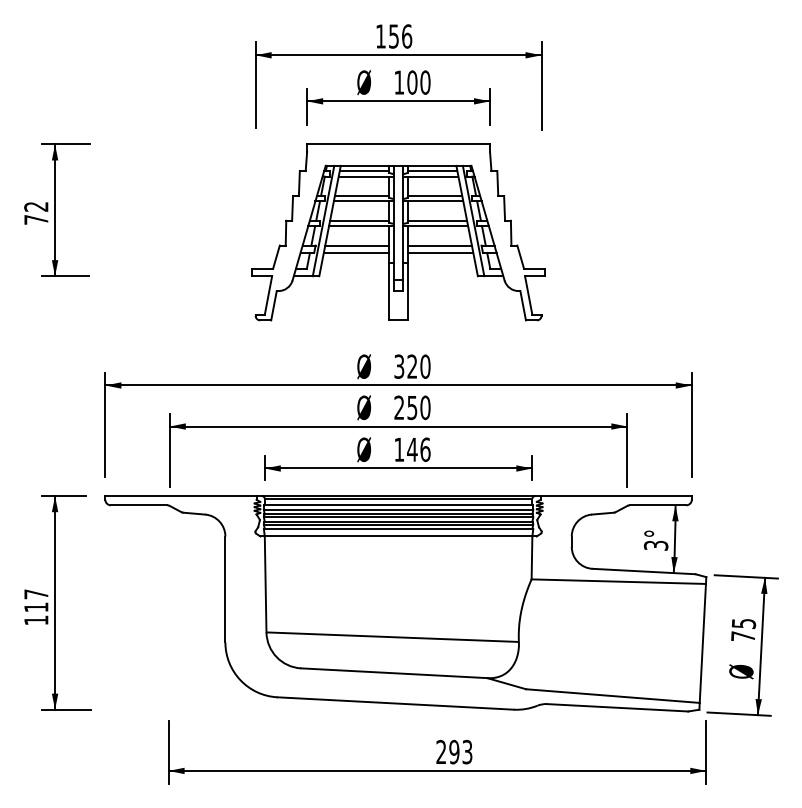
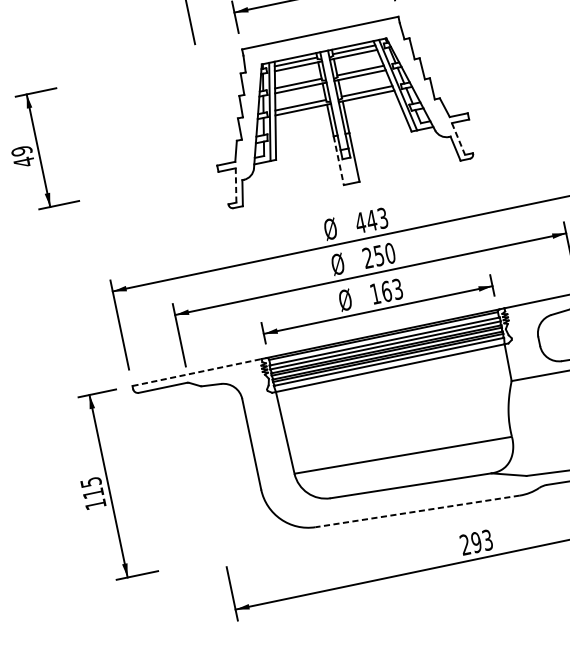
text: (36, 213) -> (23, 156), 72 -> 49
line: (357, 245) -> (303, 126), removed
line: (439, 245) -> (373, 112), removed
line: (356, 252) -> (303, 132), removed
line: (440, 252) -> (375, 117), removed
line: (389, 292) -> (338, 161), solid -> dashed
line: (268, 295) -> (236, 185), solid -> dashed
line: (528, 295) -> (458, 139), solid -> dashed
text: (411, 366) -> (370, 220), 320 -> 443
text: (418, 449) -> (391, 290), 146 -> 163
line: (180, 496) -> (196, 372), solid -> dashed
text: (36, 594) -> (91, 482), 117 -> 115
line: (395, 703) -> (417, 511), solid -> dashed

